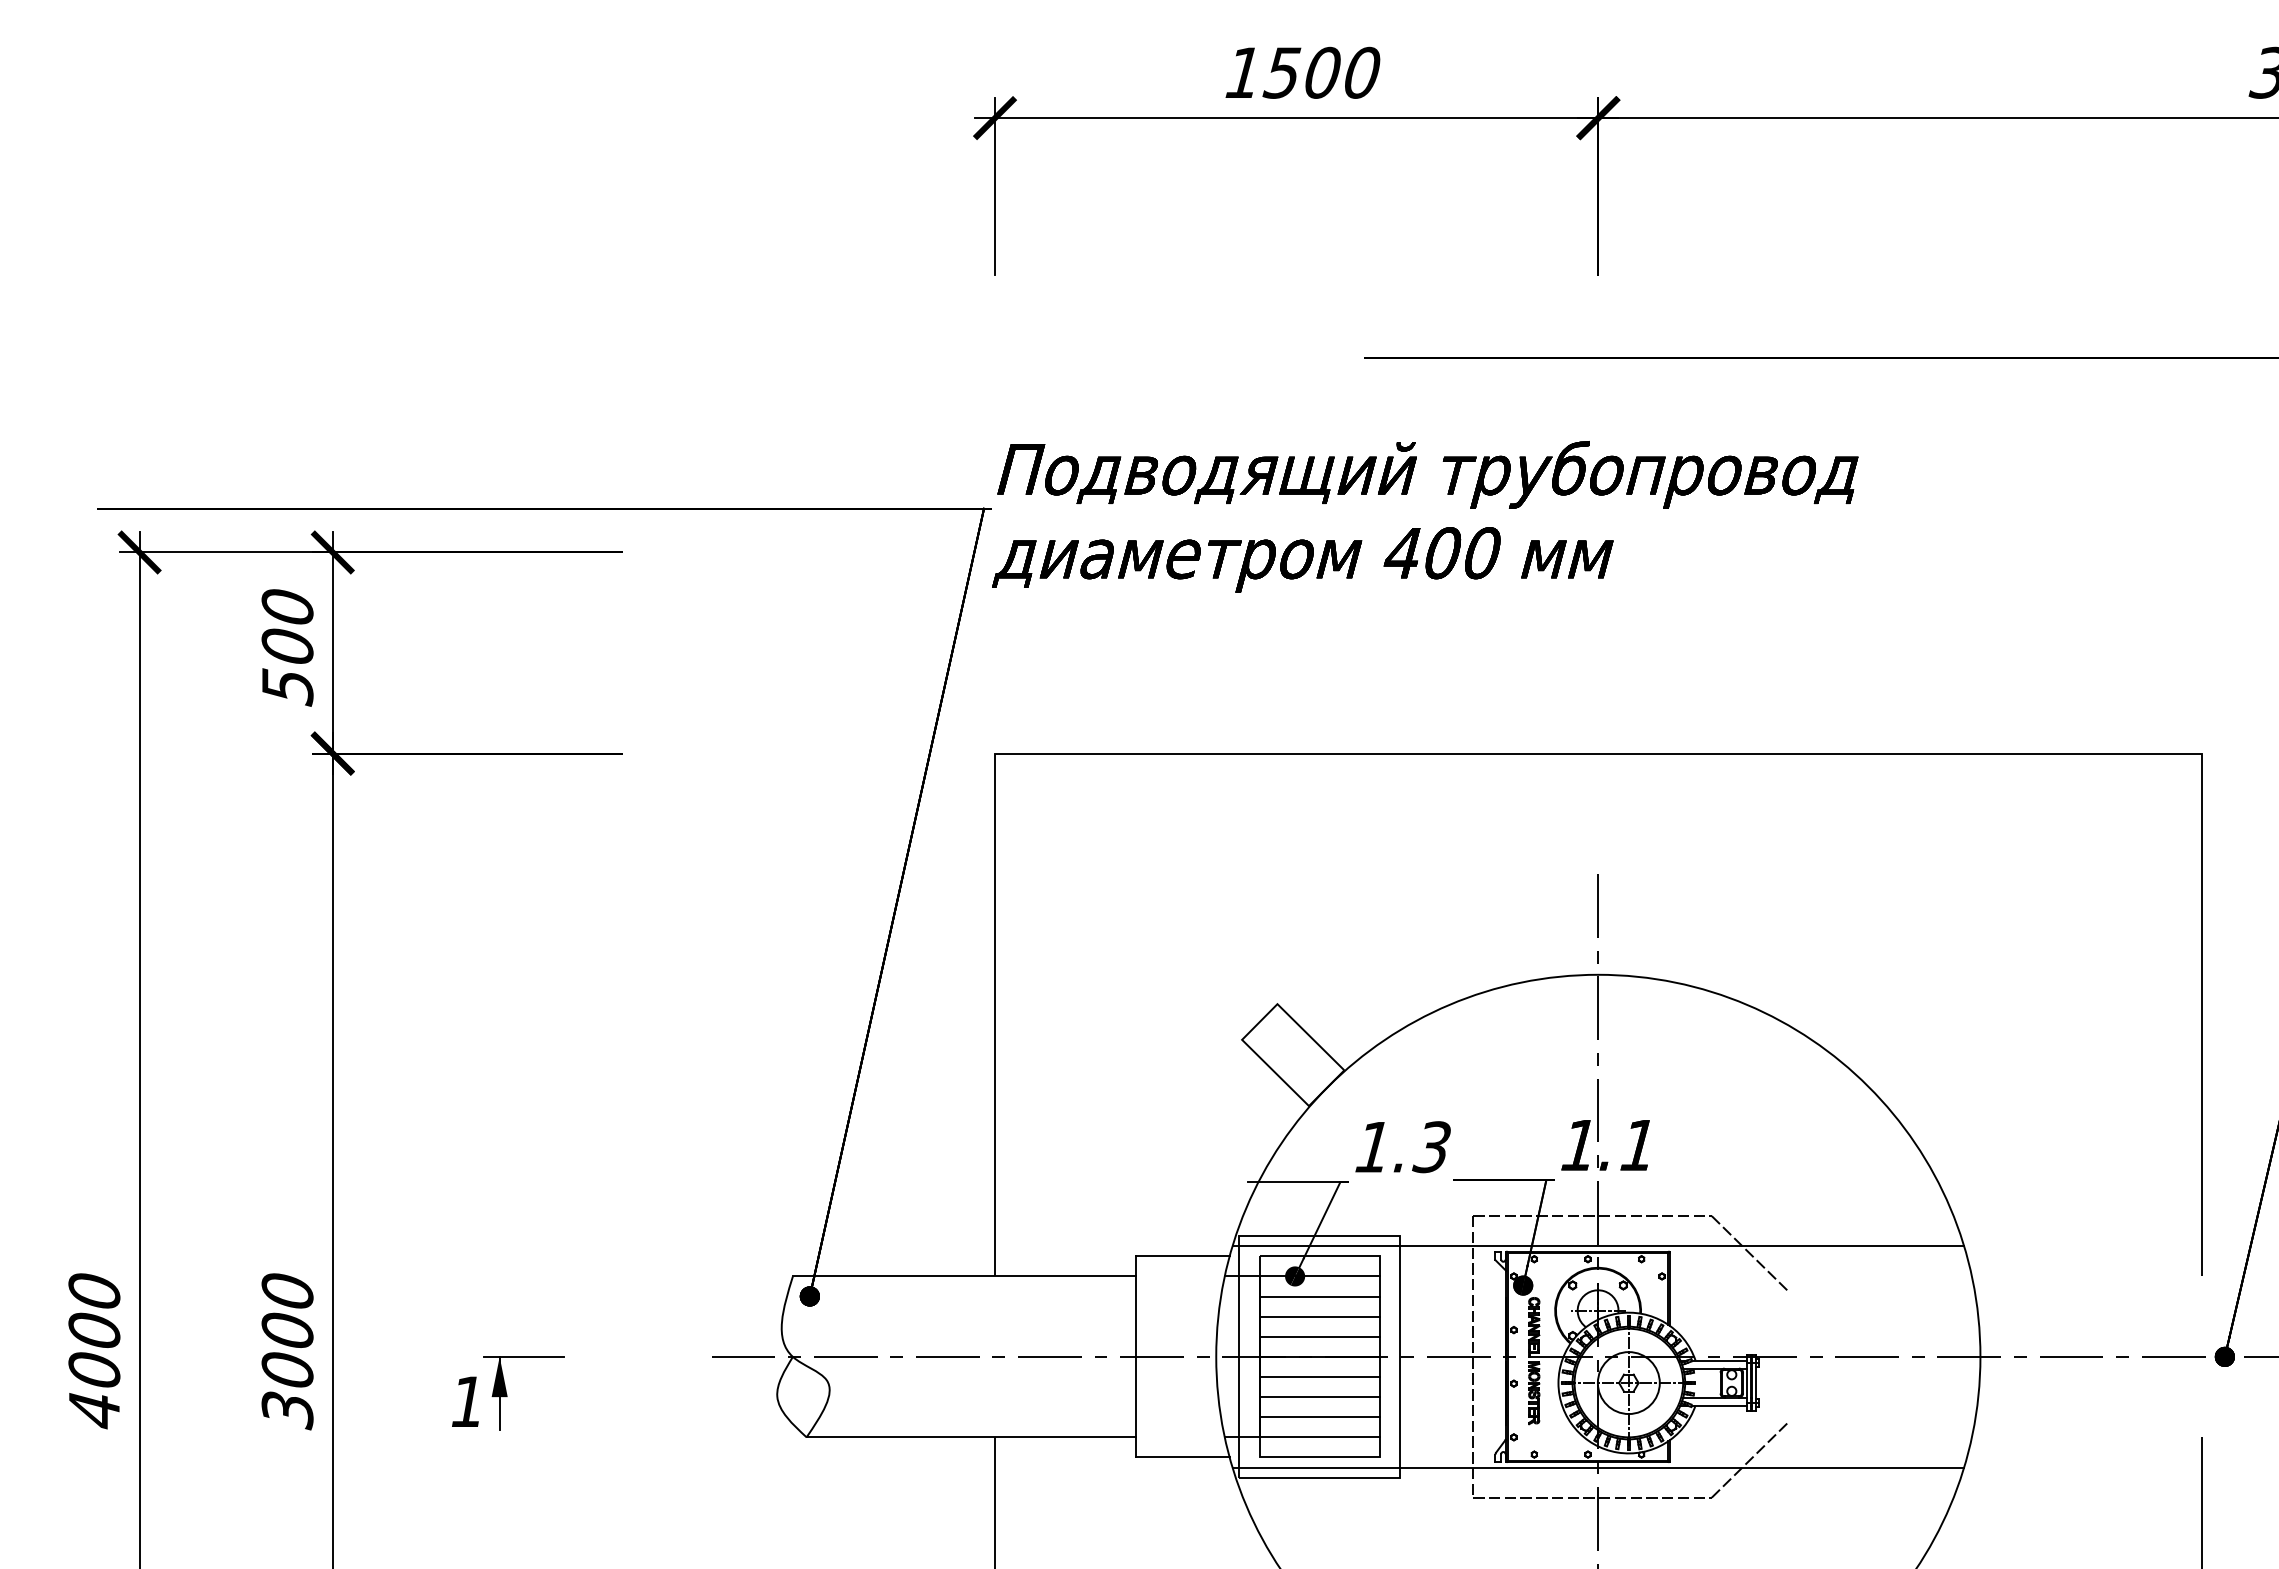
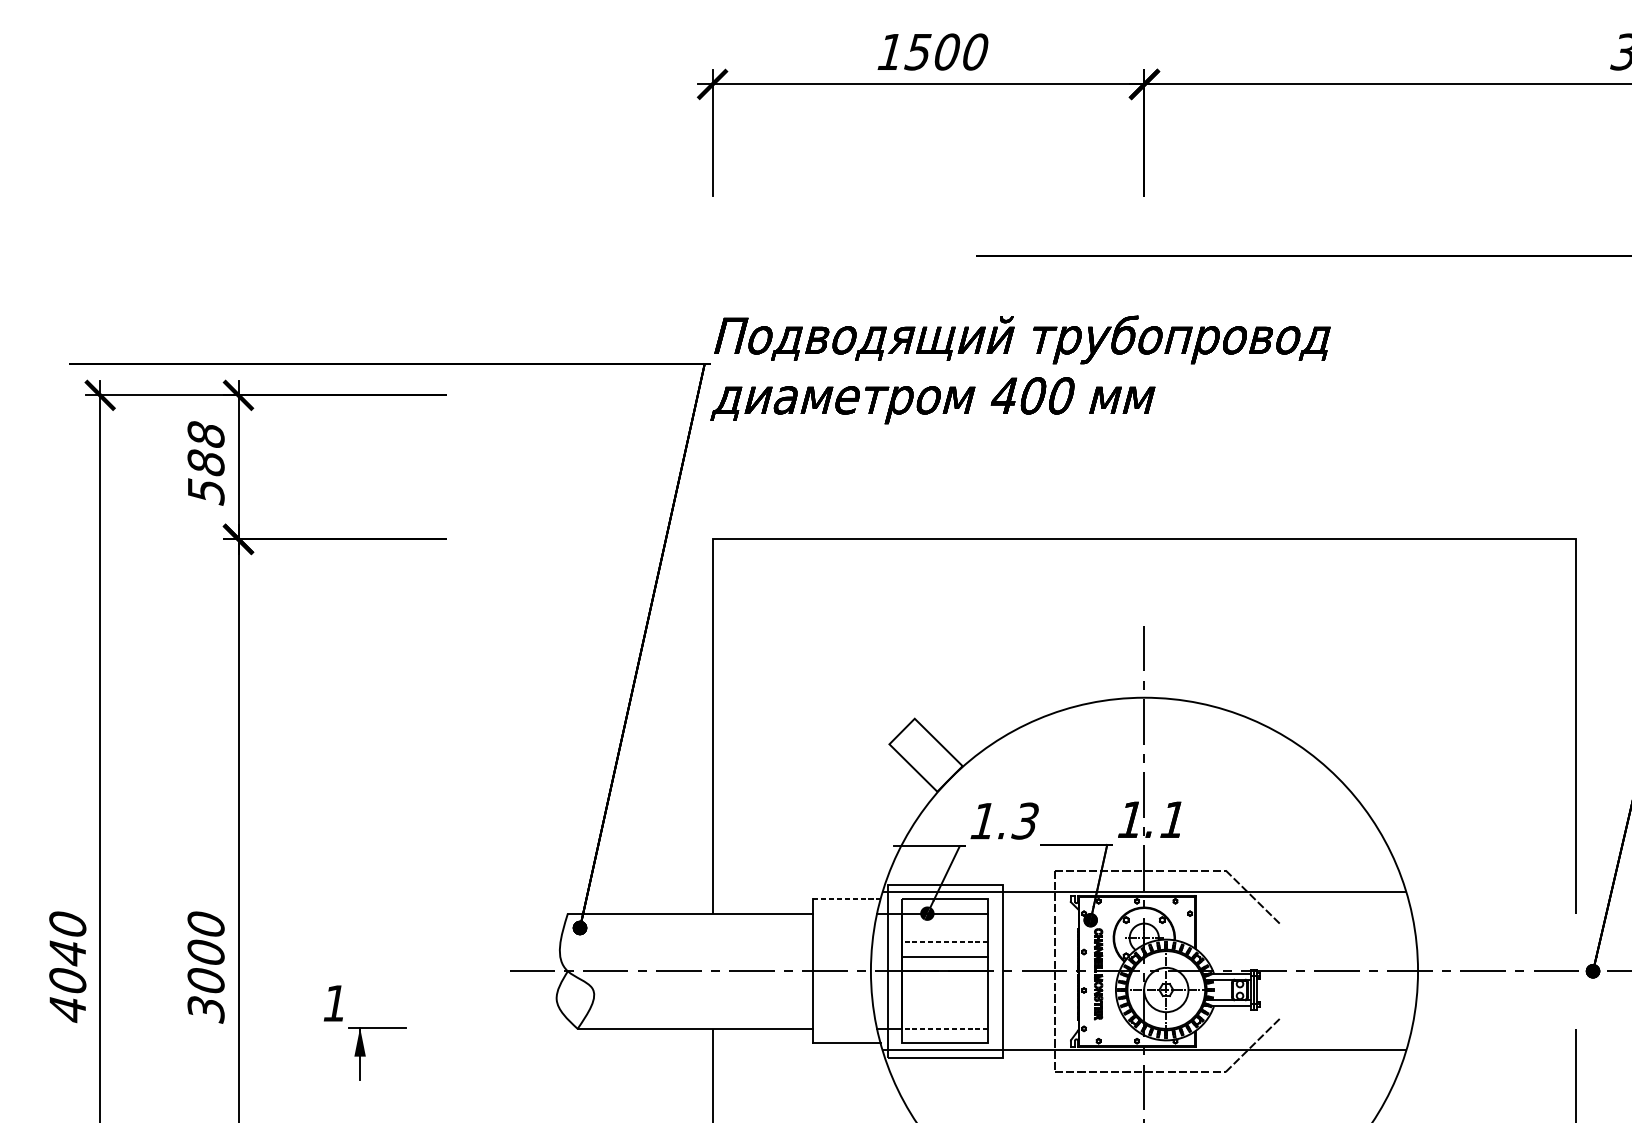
text: (287, 626) -> (206, 448), 500 -> 588
line: (1182, 1256) -> (846, 899), solid -> dashed
line: (1319, 1296) -> (944, 928), removed
line: (1319, 1316) -> (944, 942), solid -> dashed
text: (94, 1331) -> (67, 953), 4000 -> 4040
line: (1319, 1377) -> (944, 986), removed
part: (507, 1394) -> (365, 1054), moved
line: (1319, 1397) -> (944, 1000), removed
line: (1319, 1417) -> (944, 1014), removed
line: (1319, 1437) -> (944, 1028), solid -> dashed

